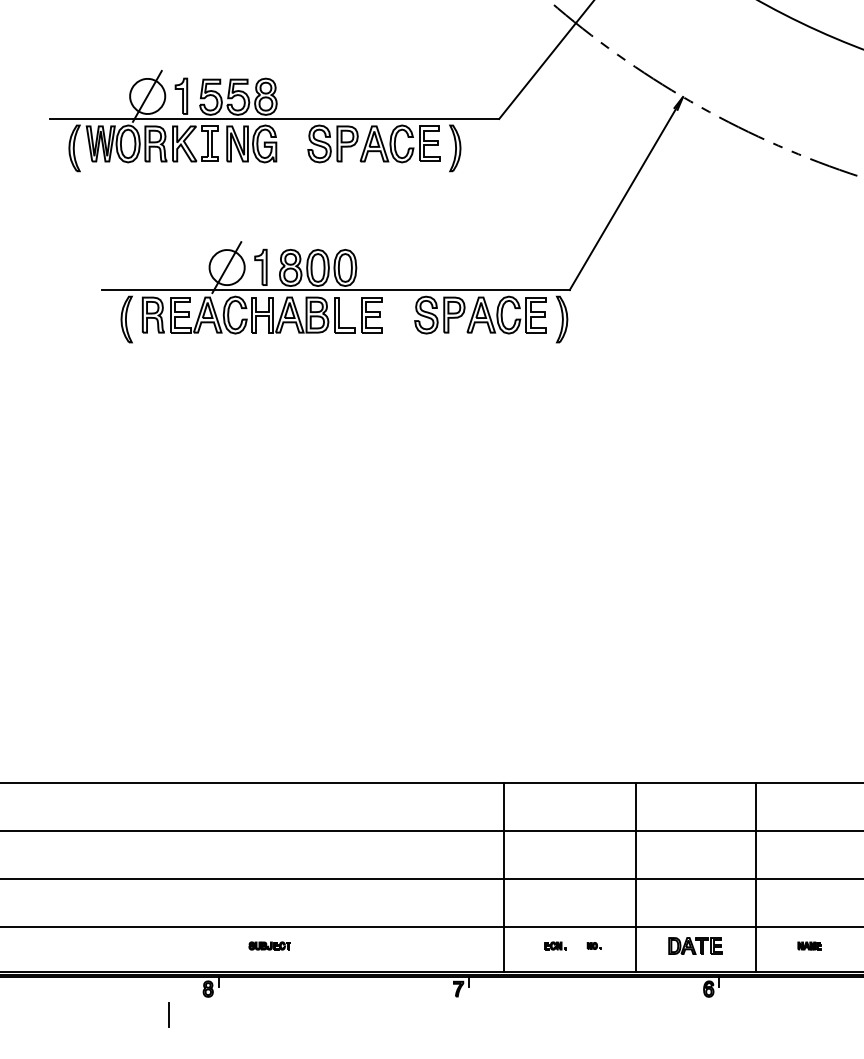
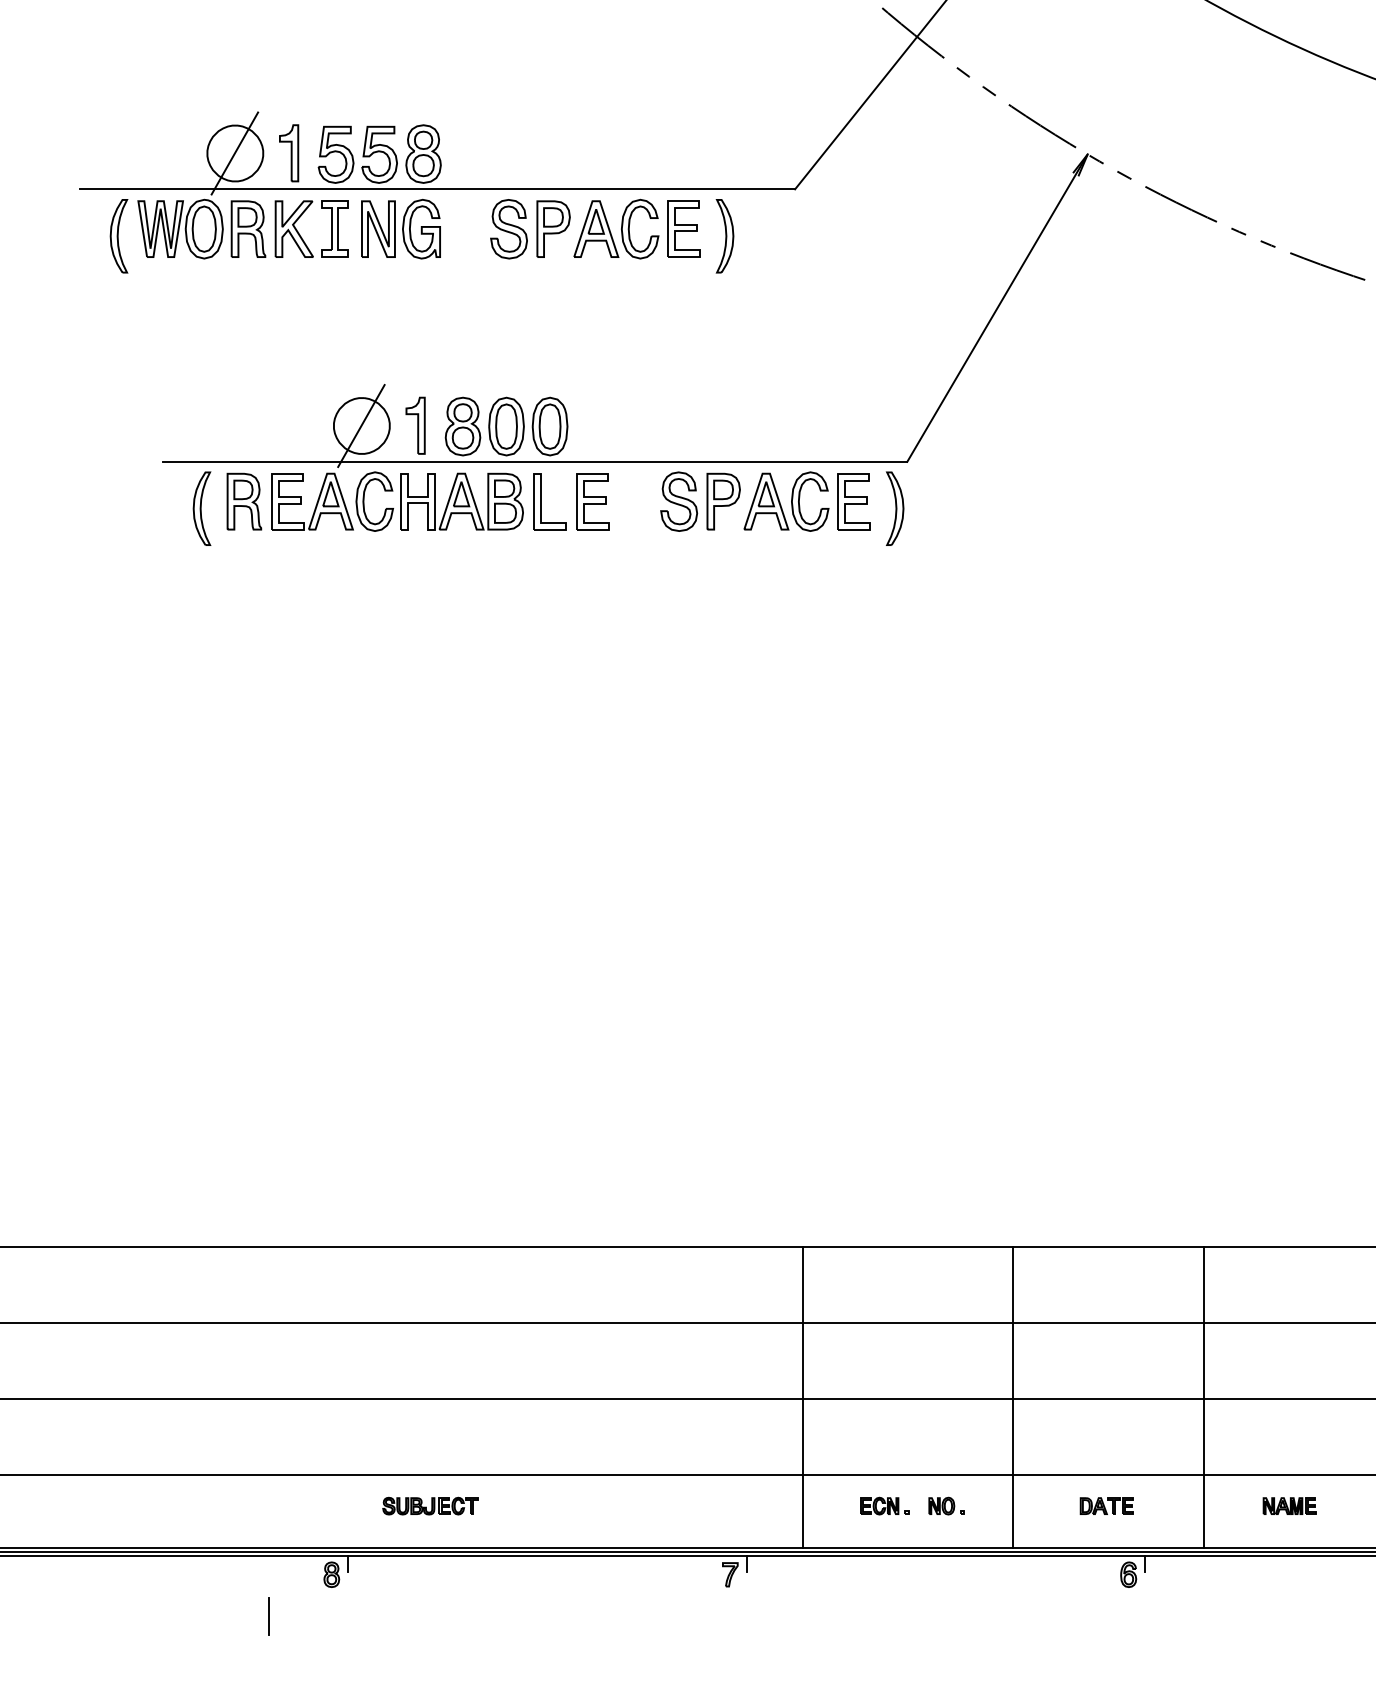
part: (269, 945) -> (429, 1505), size x1.43
part: (555, 945) -> (884, 1505), size x1.43
part: (593, 945) -> (945, 1505), size x1.67
part: (694, 945) -> (1105, 1505), size x0.62
part: (809, 945) -> (1289, 1505), size x1.43

